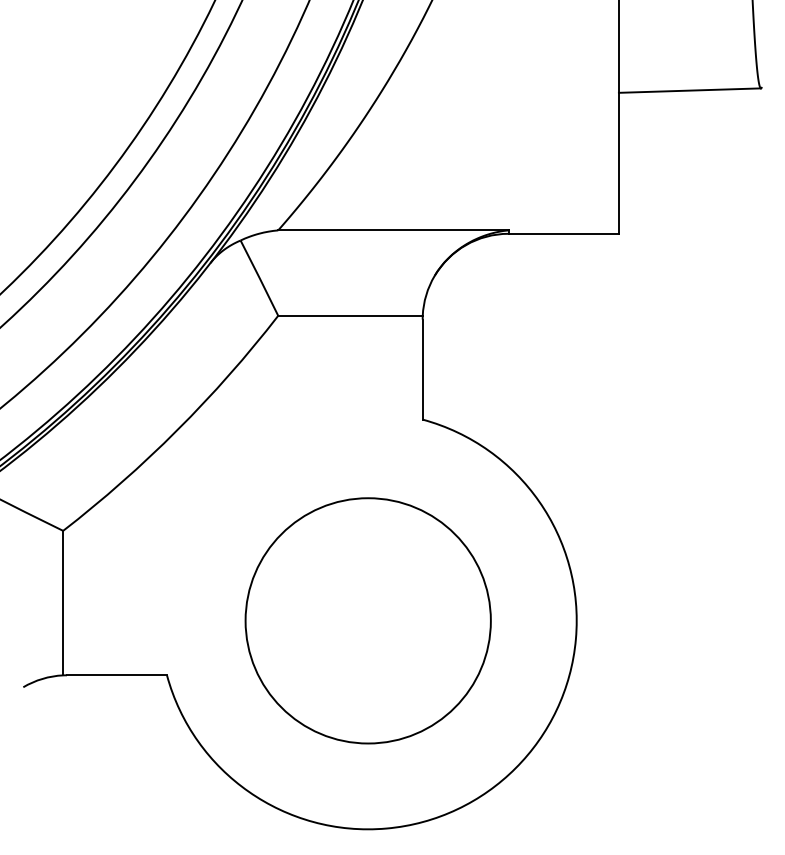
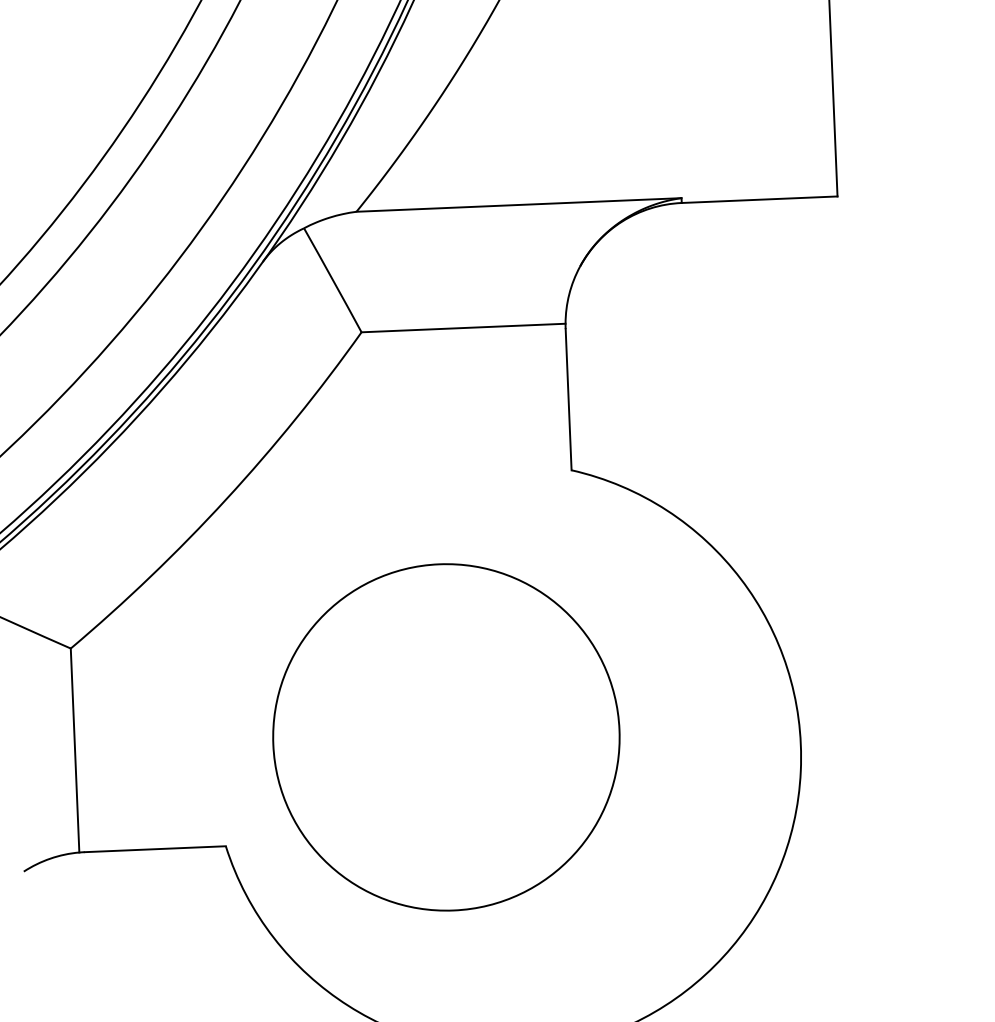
circle: (367, 620) -> (445, 736), moved

